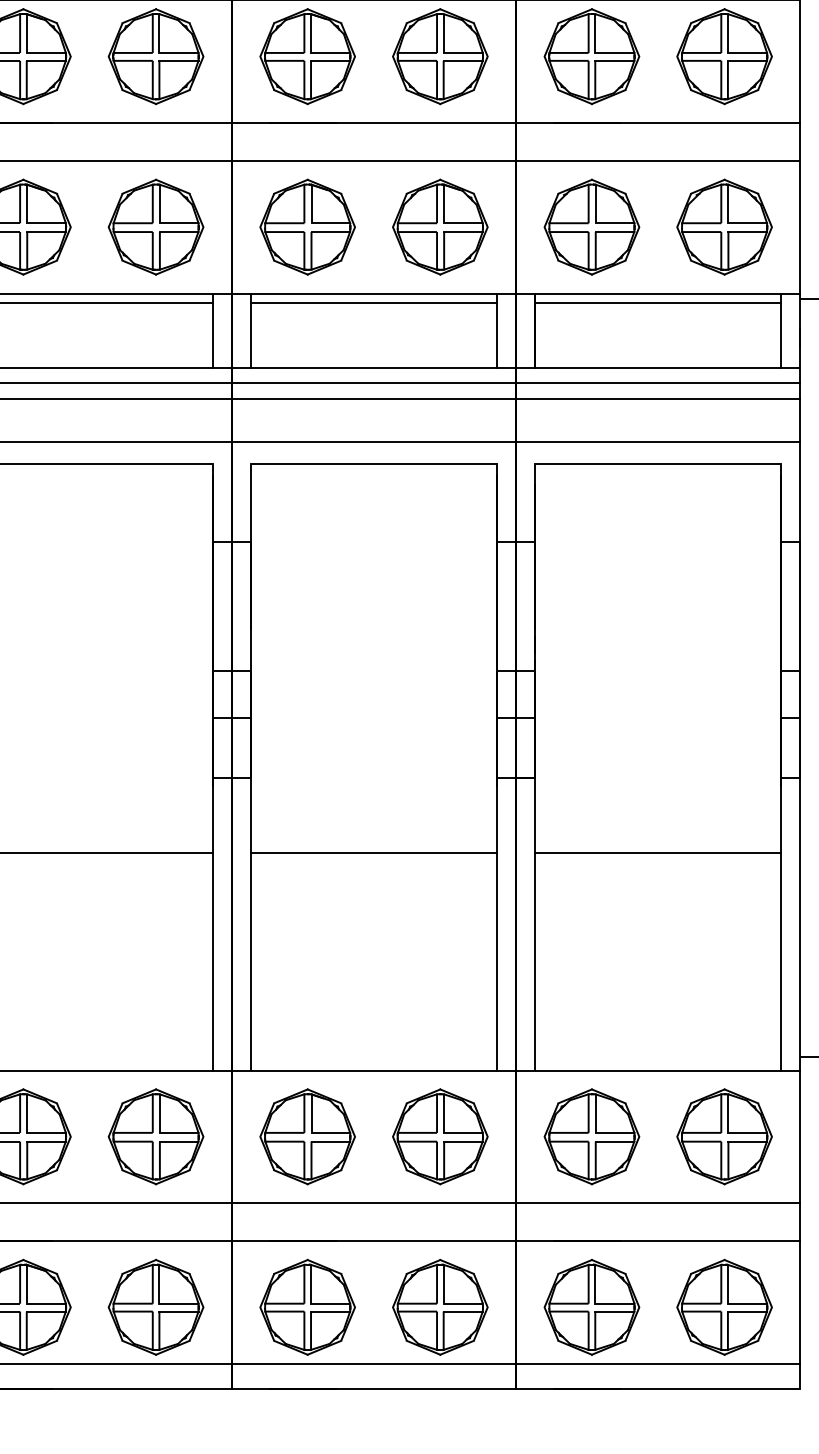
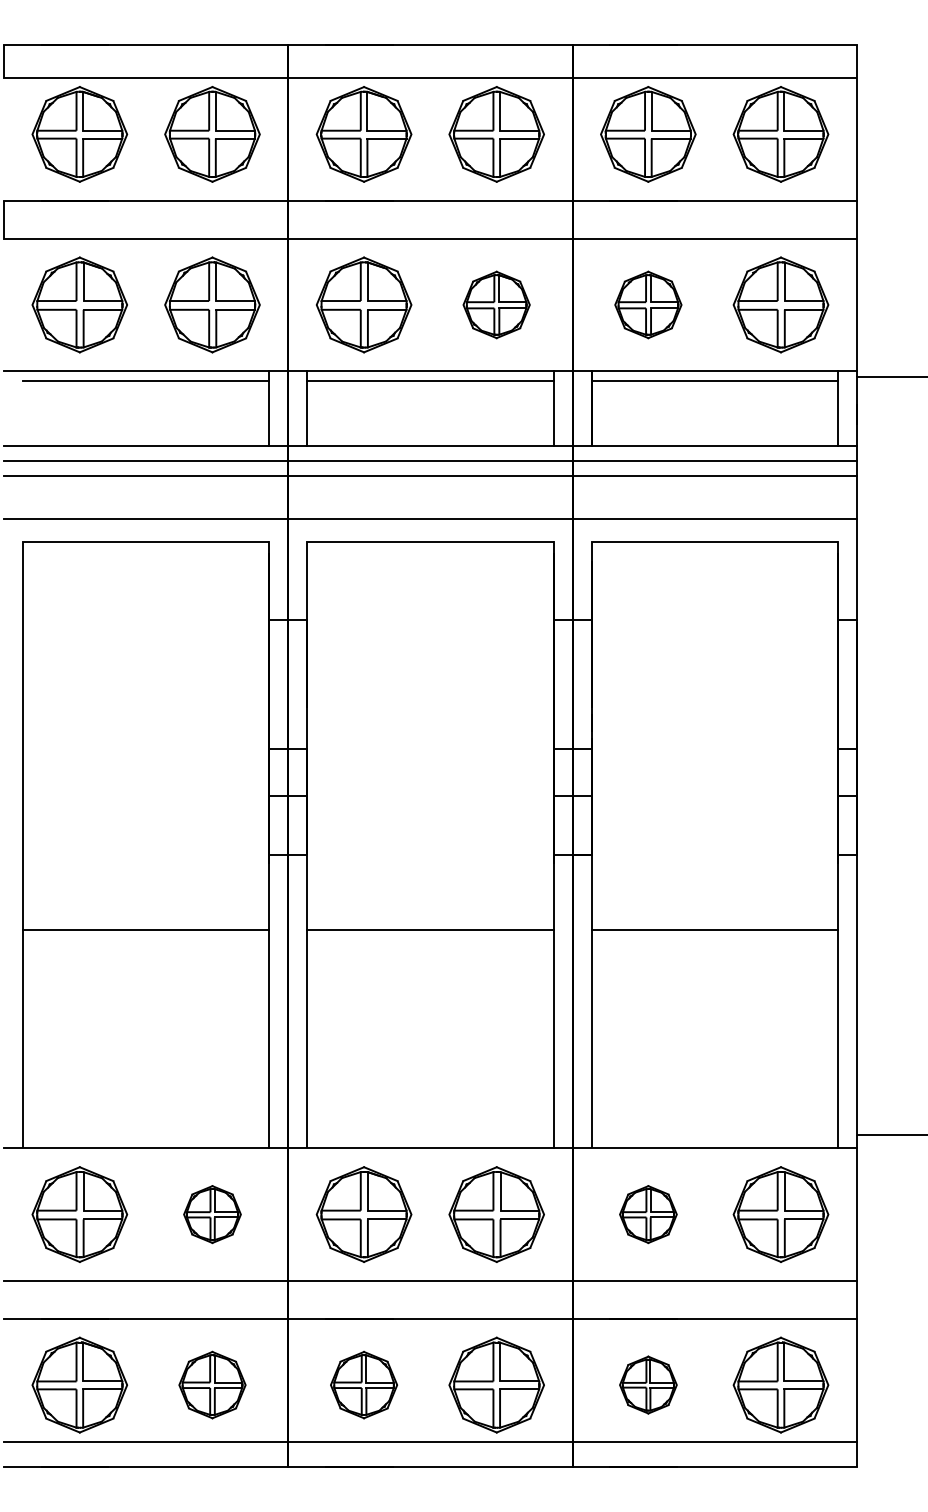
part: (440, 226) -> (496, 304), size x0.7
part: (592, 226) -> (648, 304), size x0.7
part: (156, 1136) -> (212, 1214), size x0.6
part: (592, 1136) -> (648, 1214), size x0.6
part: (156, 1306) -> (212, 1384), size x0.7
part: (307, 1306) -> (363, 1384), size x0.7
part: (592, 1306) -> (648, 1384), size x0.6

